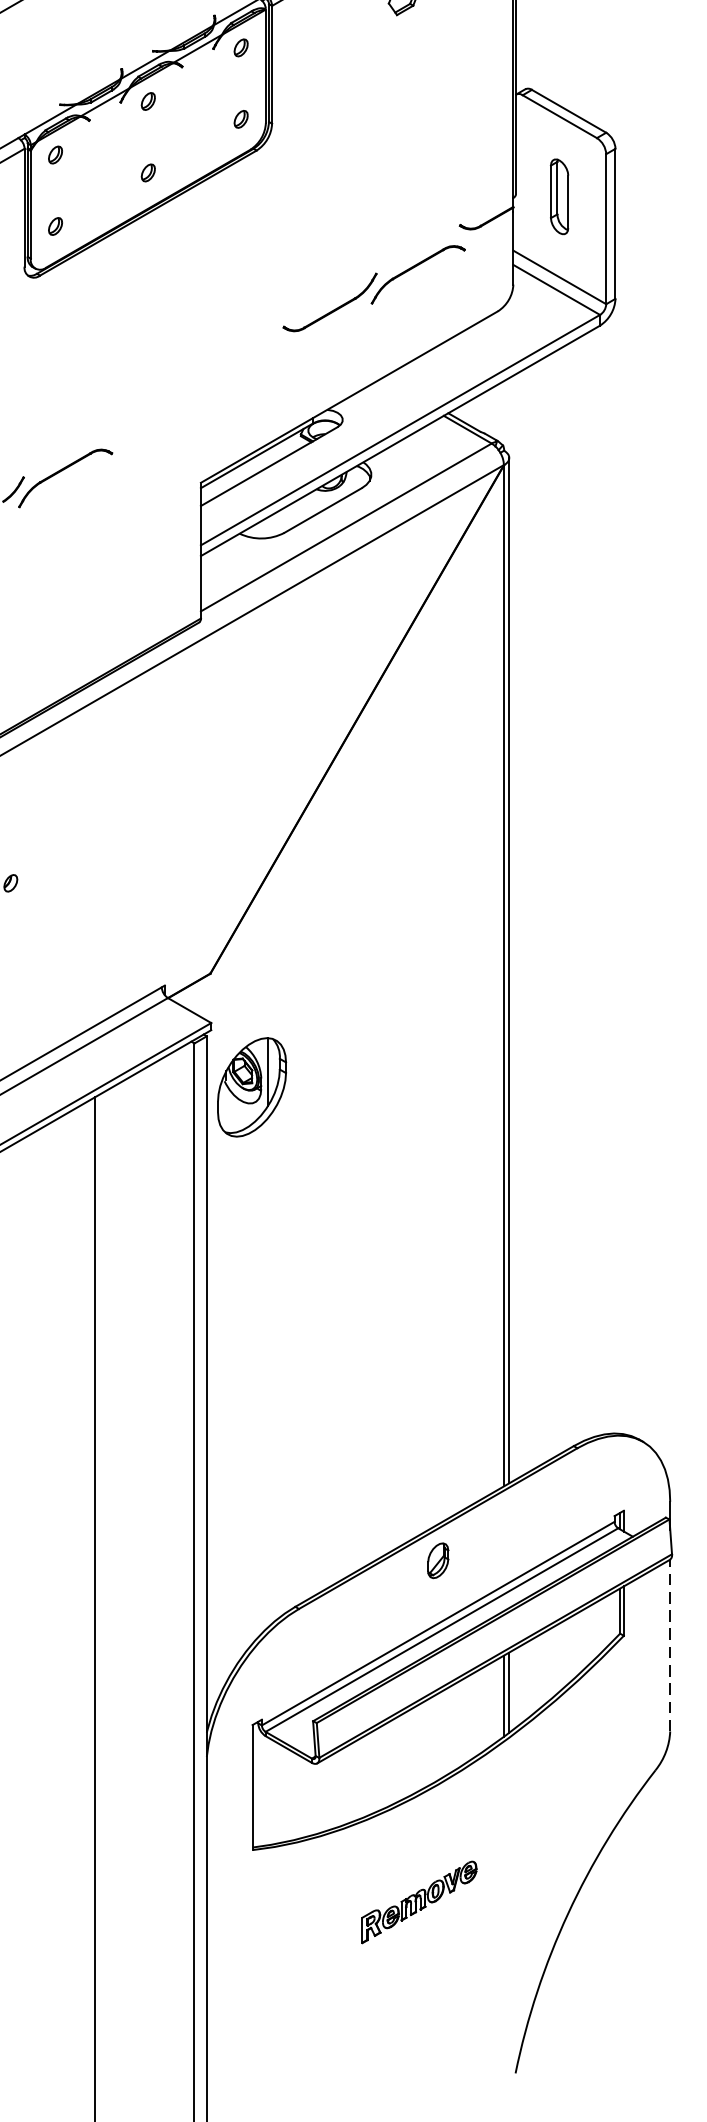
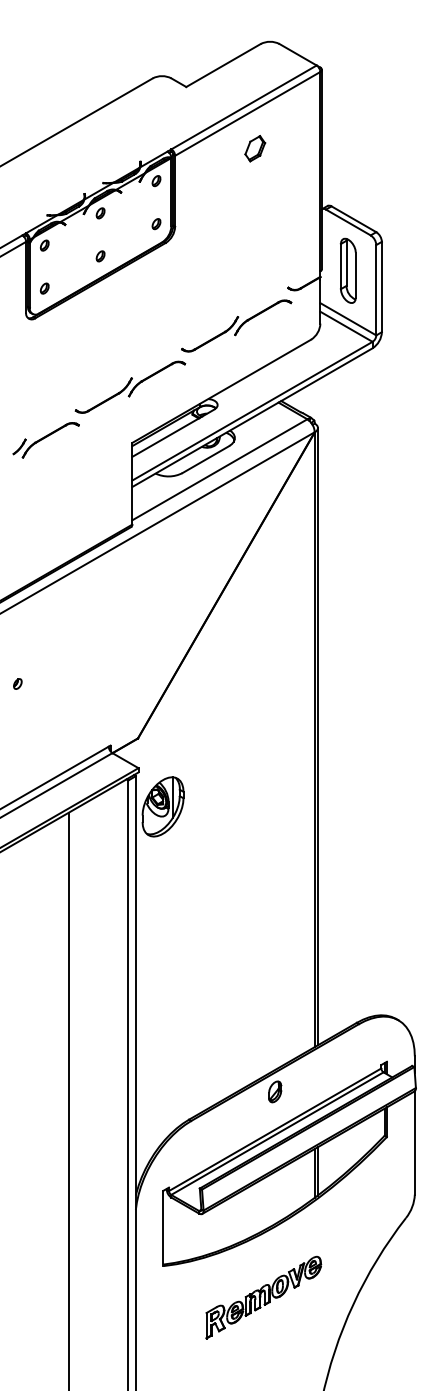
part: (558, 196) -> (347, 270), size x1.43
part: (197, 389) -> (130, 386), added
line: (669, 1644) -> (414, 1142), dashed -> solid
part: (418, 1902) -> (263, 1297), size x1.67

